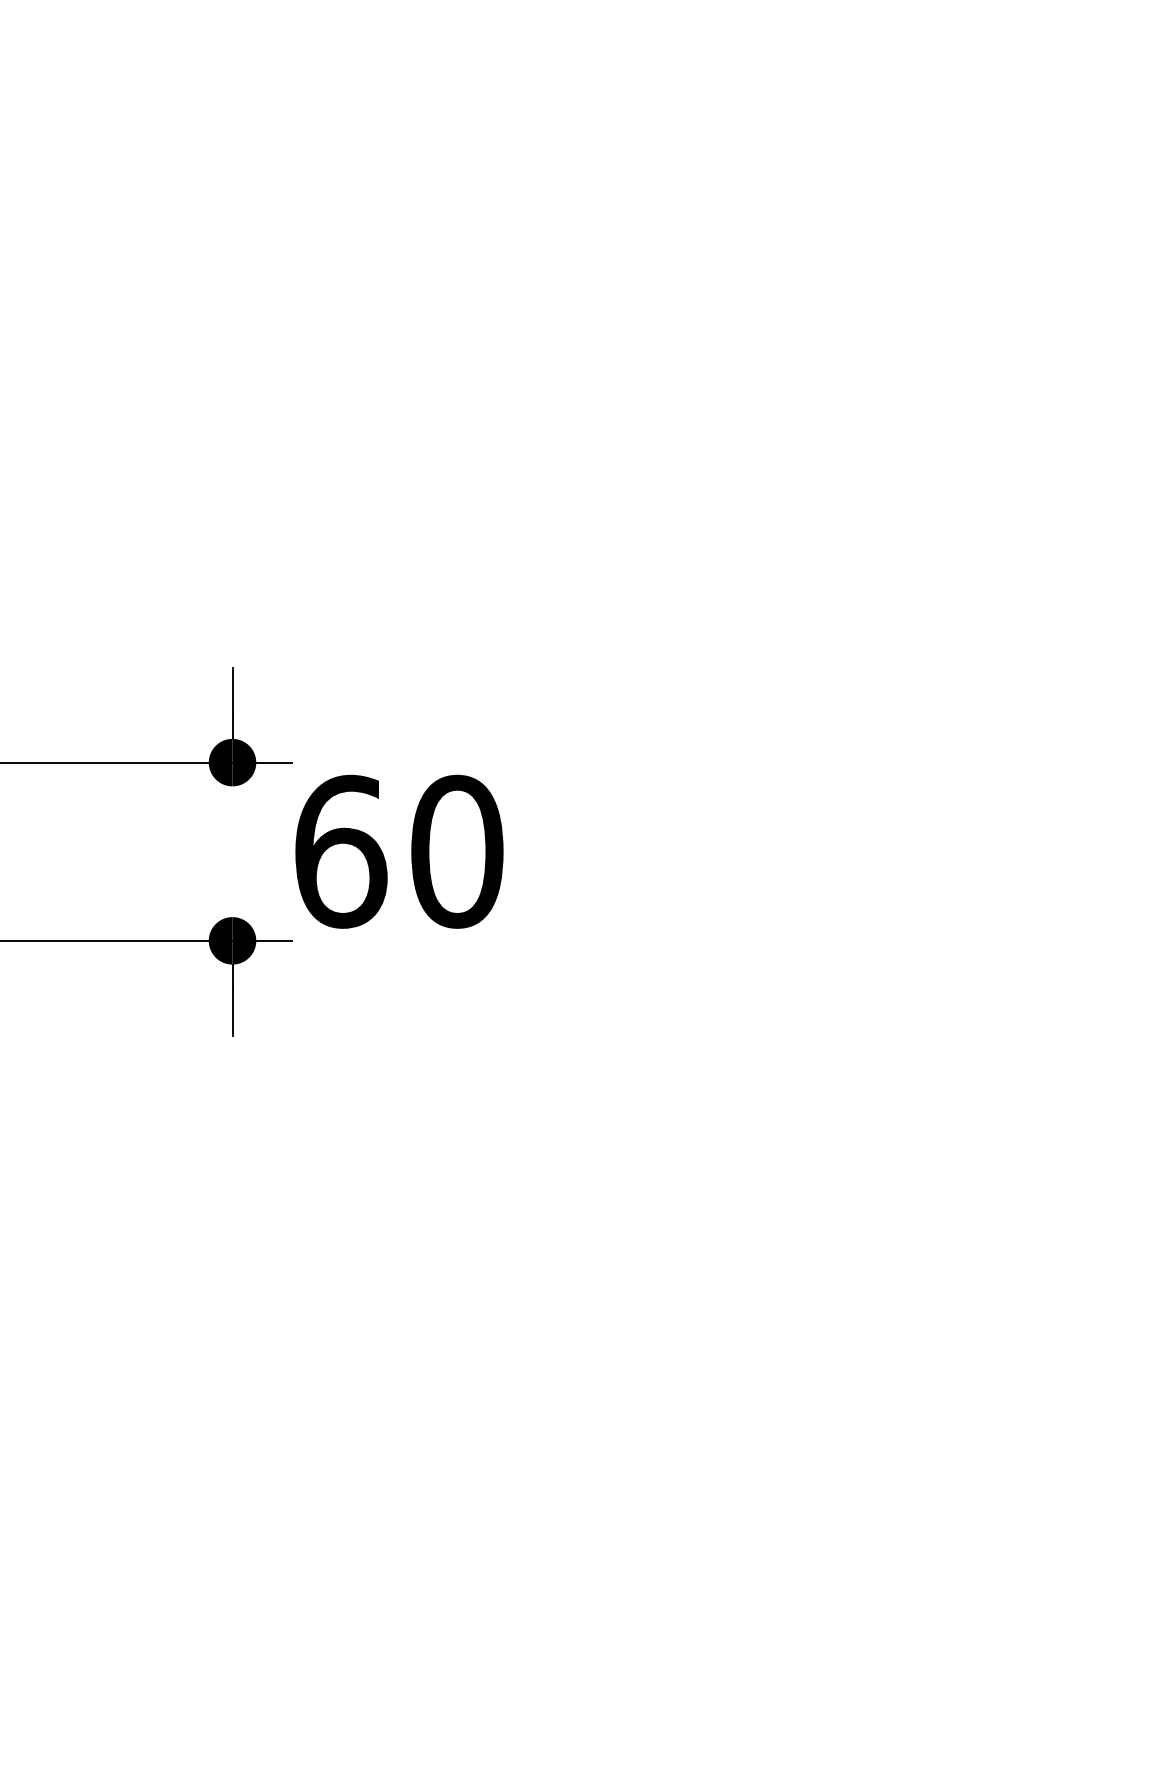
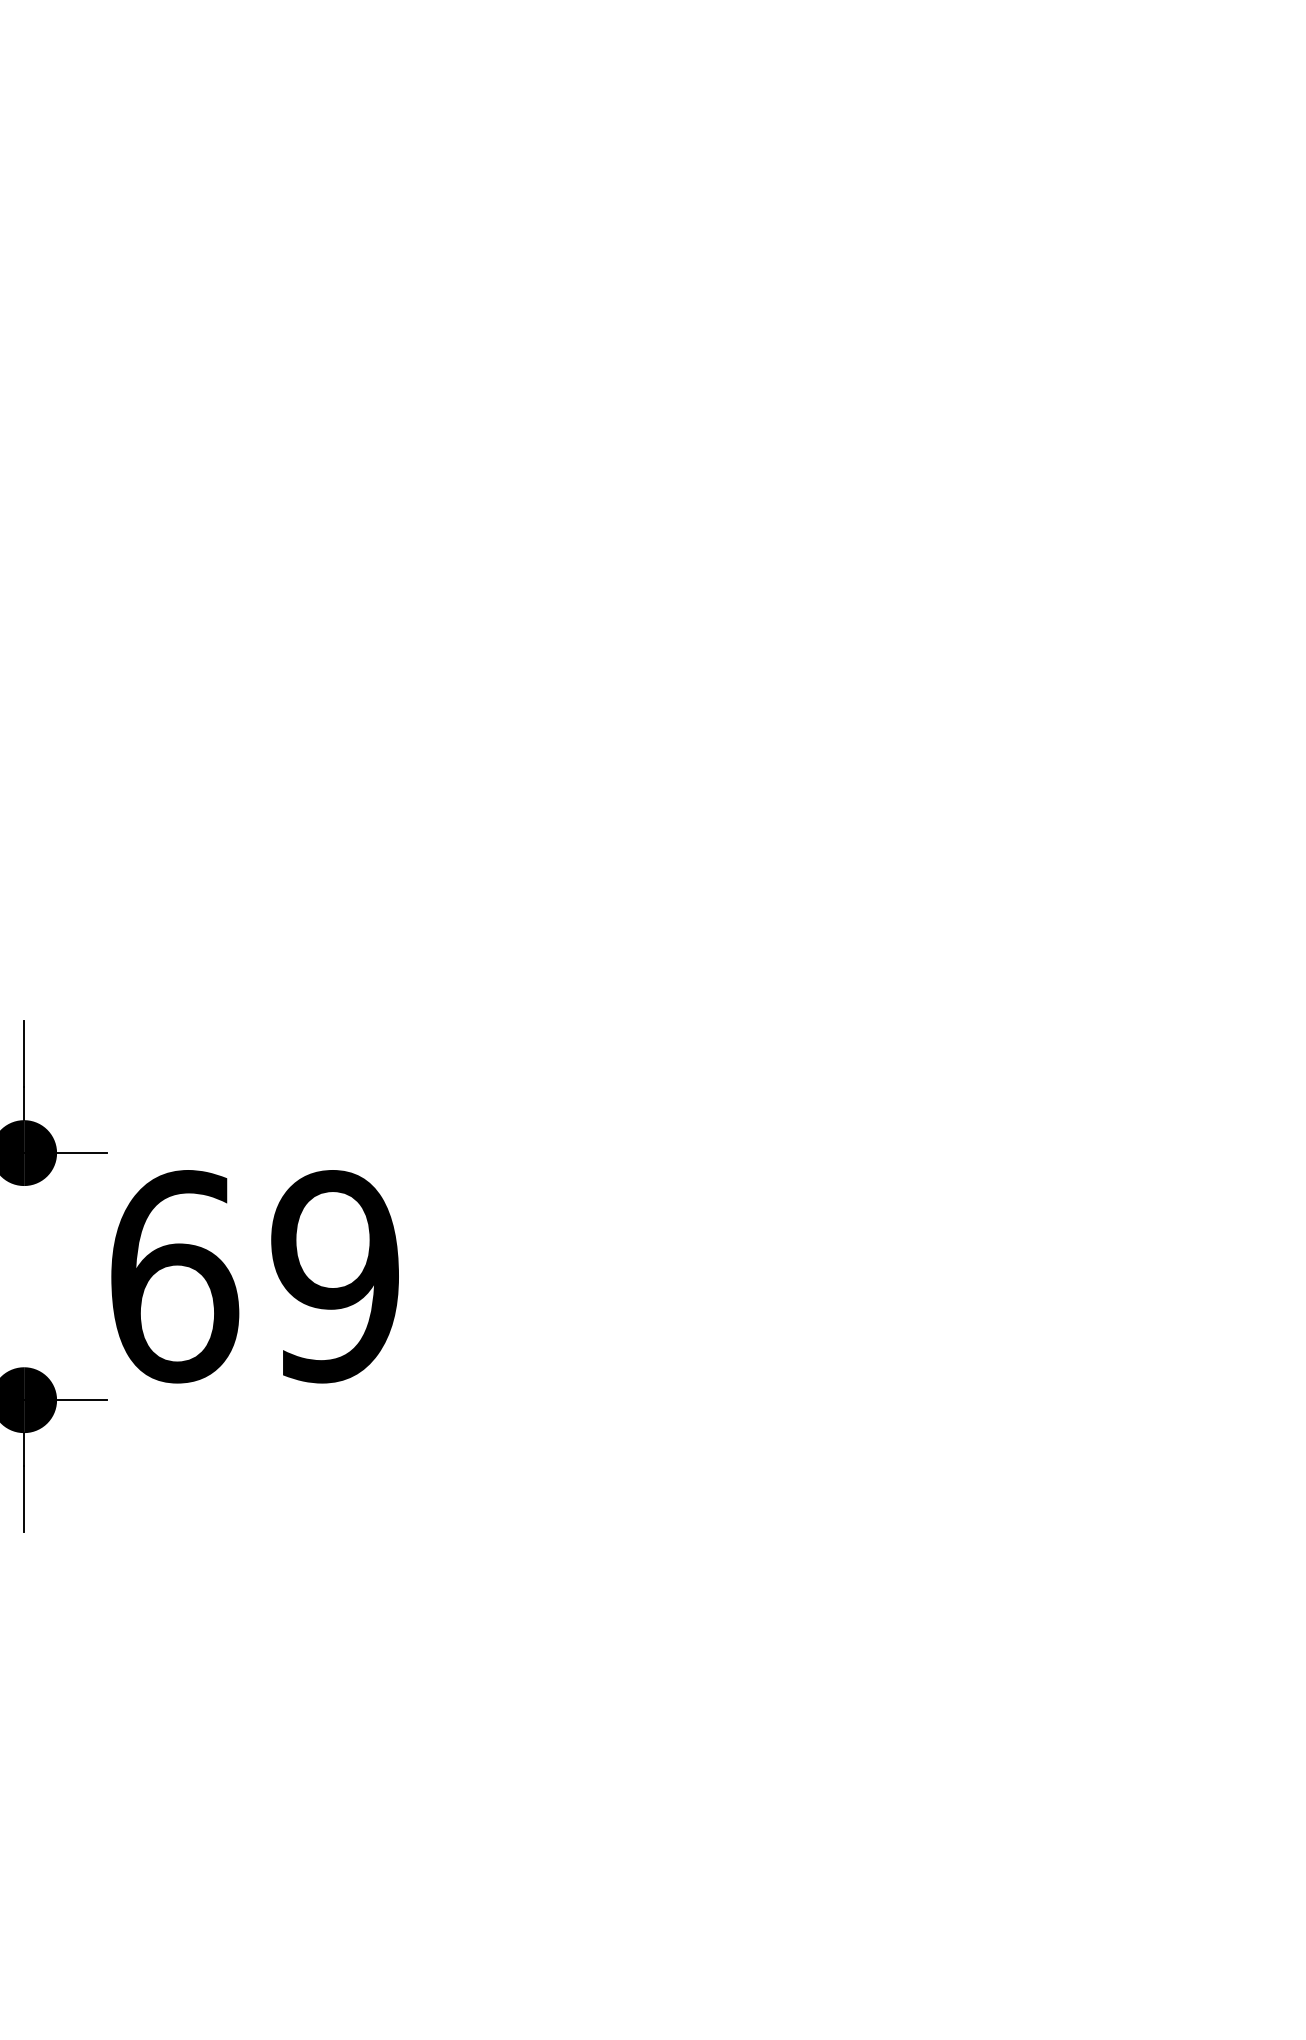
text: (456, 851) -> (334, 1276), 60 -> 69

